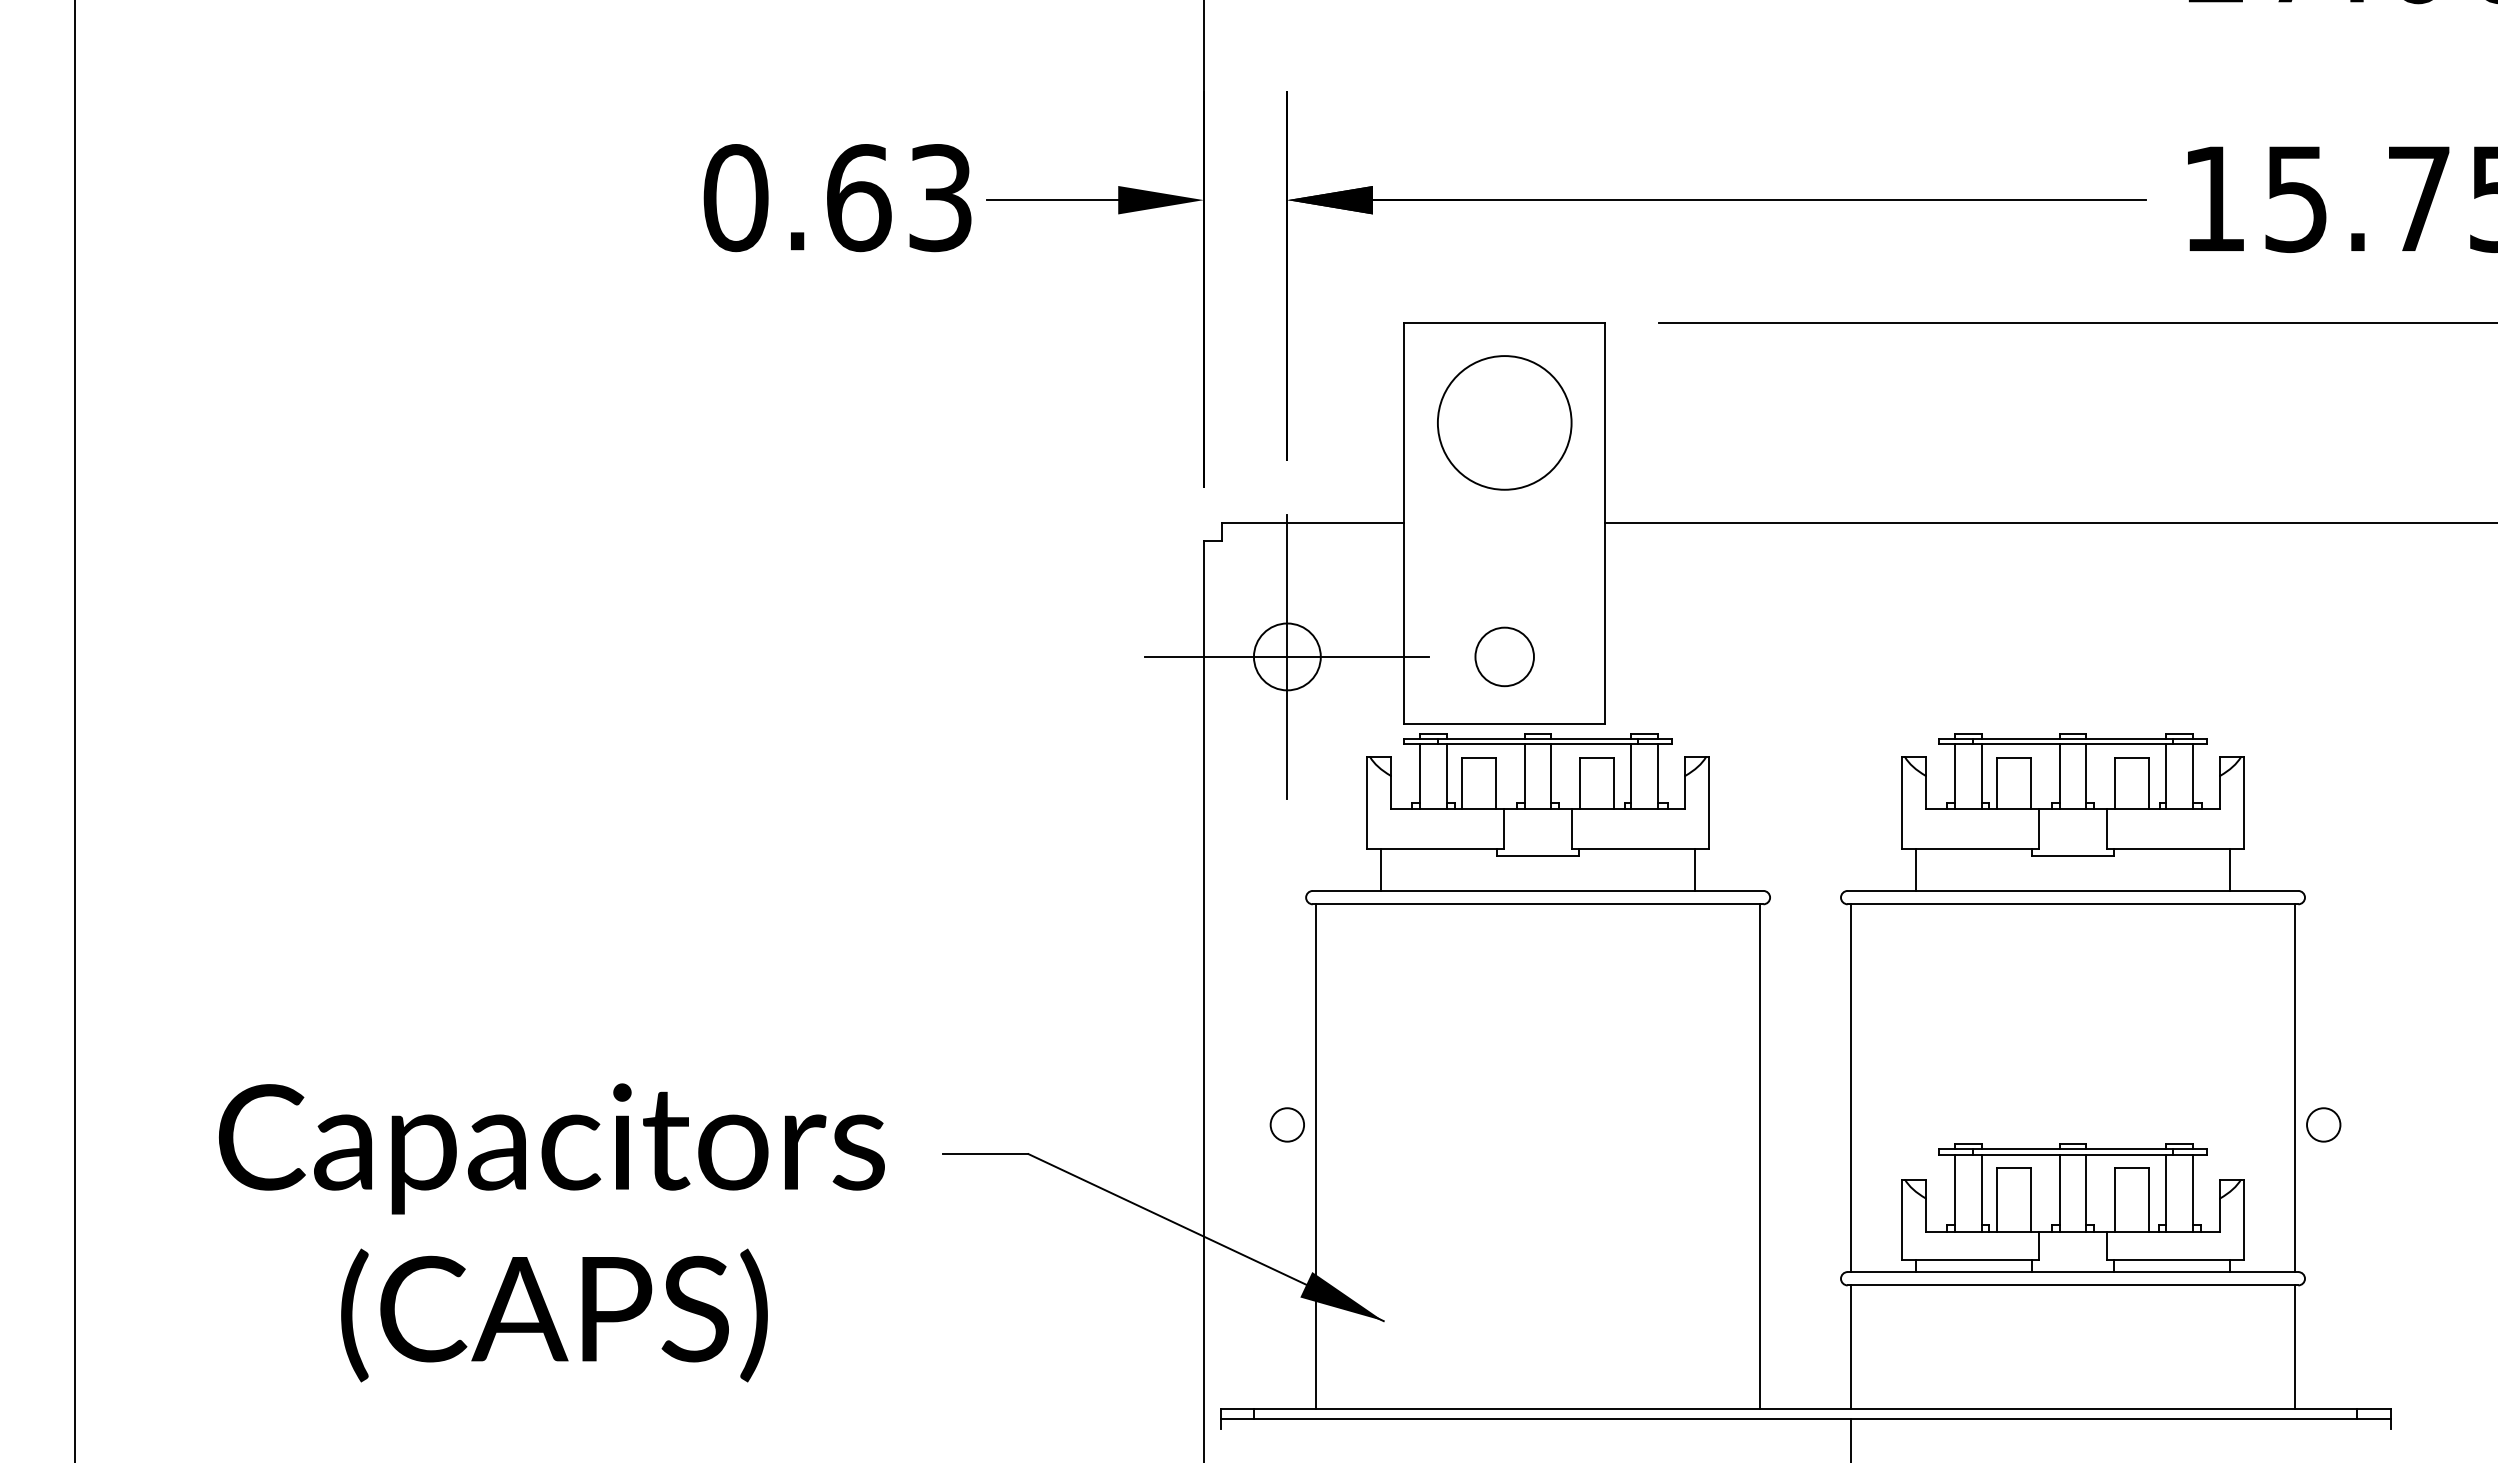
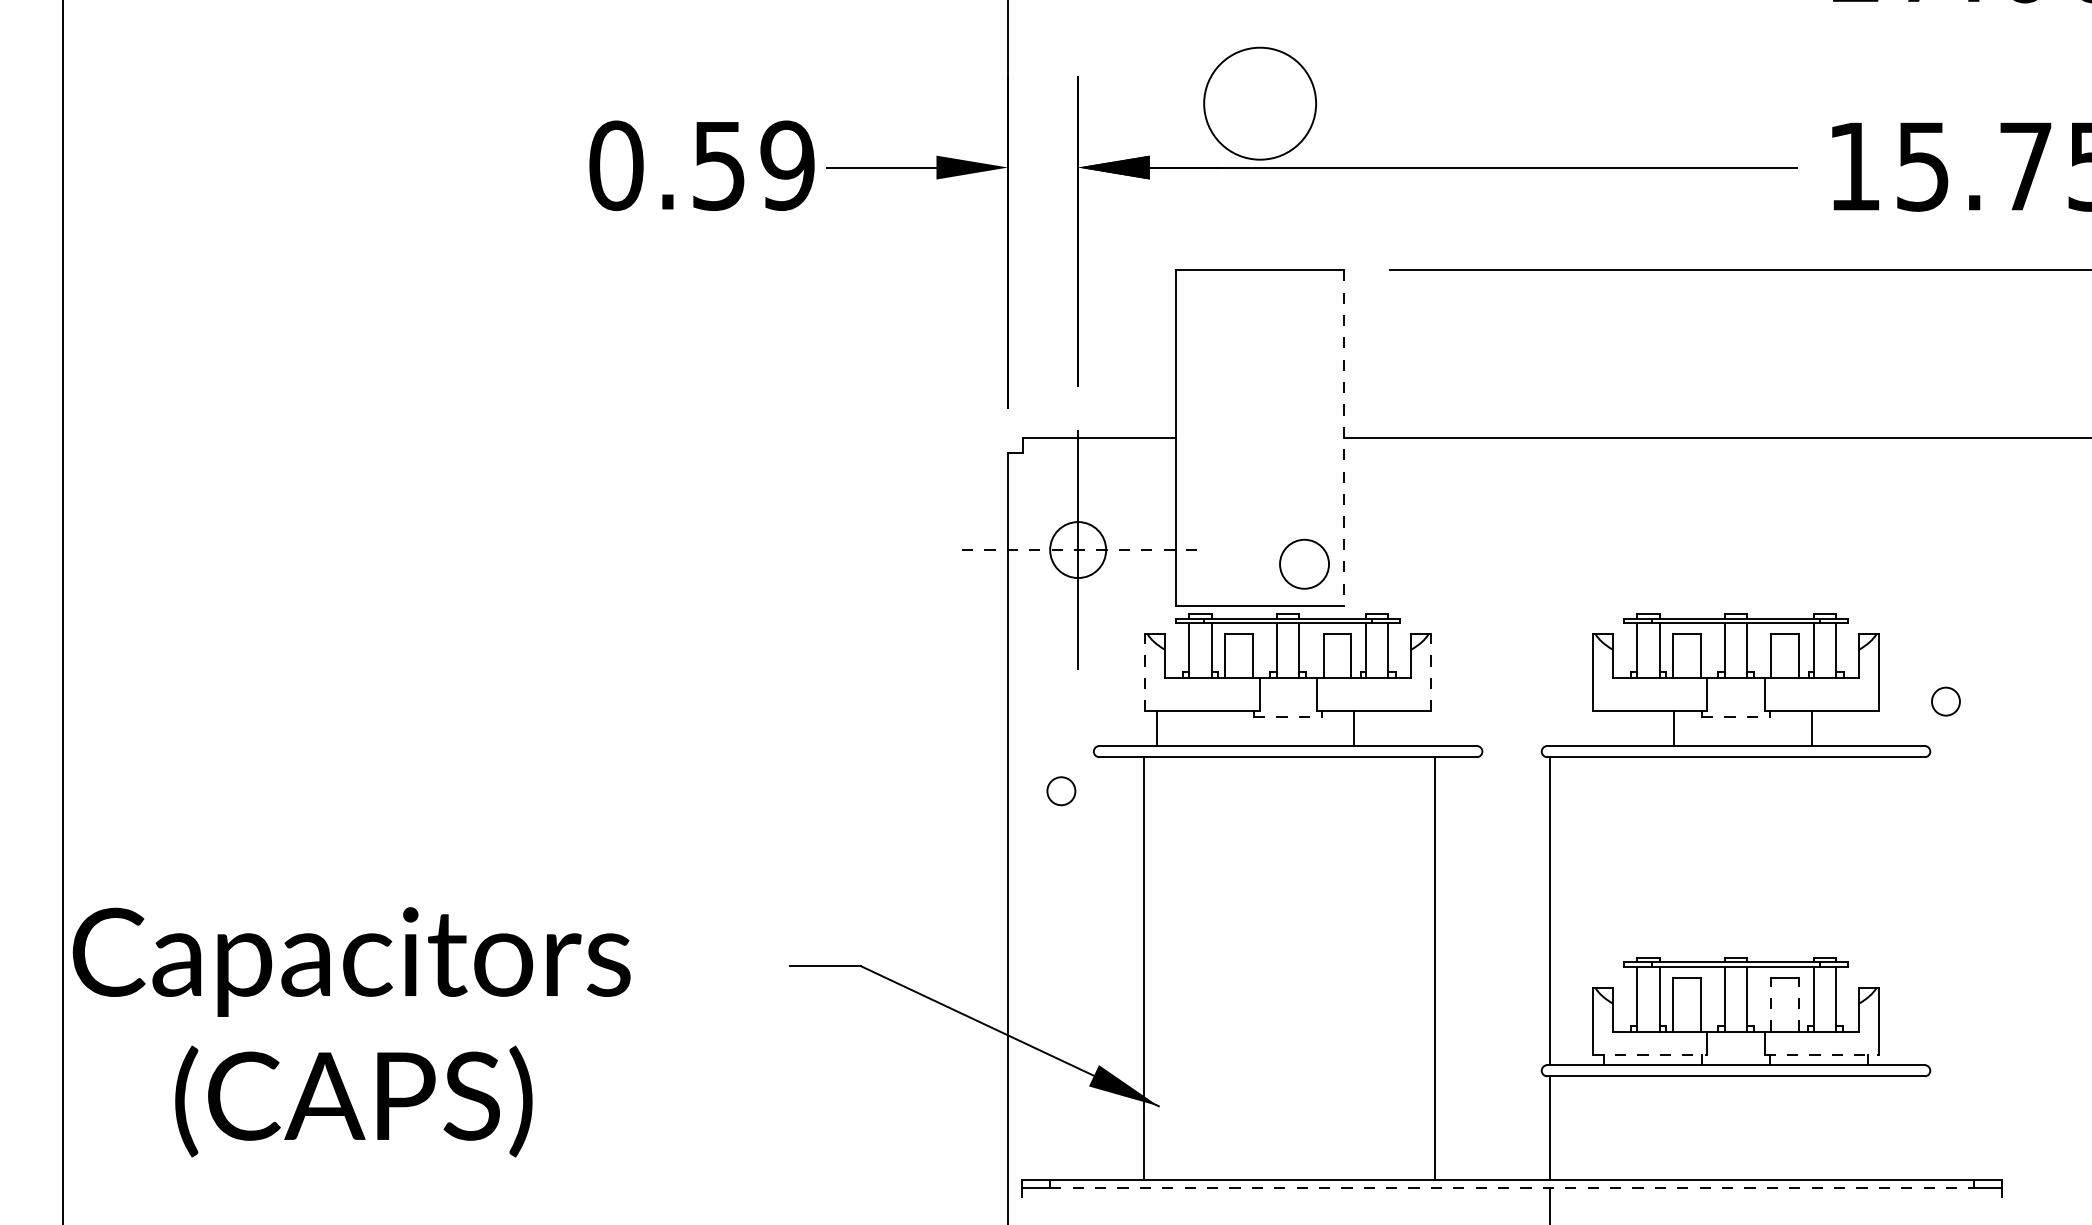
text: (899, 198) -> (753, 166), 0.63 -> 0.59
circle: (1504, 422) -> (1259, 103), moved
line: (1605, 523) -> (1344, 438), solid -> dashed
line: (1286, 656) -> (1077, 549), solid -> dashed
circle: (1504, 656) -> (1304, 563), moved
line: (1366, 802) -> (1144, 671), solid -> dashed
line: (1709, 802) -> (1431, 671), solid -> dashed
line: (1538, 855) -> (1288, 716), solid -> dashed
line: (2073, 855) -> (1736, 716), solid -> dashed
line: (1695, 869) -> (1354, 728), moved
line: (1915, 869) -> (1673, 728), moved
line: (2230, 869) -> (1812, 728), moved
line: (2294, 1088) -> (1921, 911), removed
circle: (1286, 1124) -> (1060, 790), moved
circle: (2323, 1124) -> (1945, 701), moved
line: (1316, 1156) -> (1144, 968), moved
line: (1760, 1156) -> (1434, 968), moved
line: (2115, 1200) -> (1771, 1005), solid -> dashed
line: (2148, 1200) -> (1799, 1005), solid -> dashed
text: (551, 1232) -> (351, 1032), moved
line: (1970, 1260) -> (1650, 1055), solid -> dashed
line: (2175, 1260) -> (1821, 1055), solid -> dashed
line: (2294, 1347) -> (1921, 1128), removed
line: (1805, 1419) -> (1512, 1188), solid -> dashed

